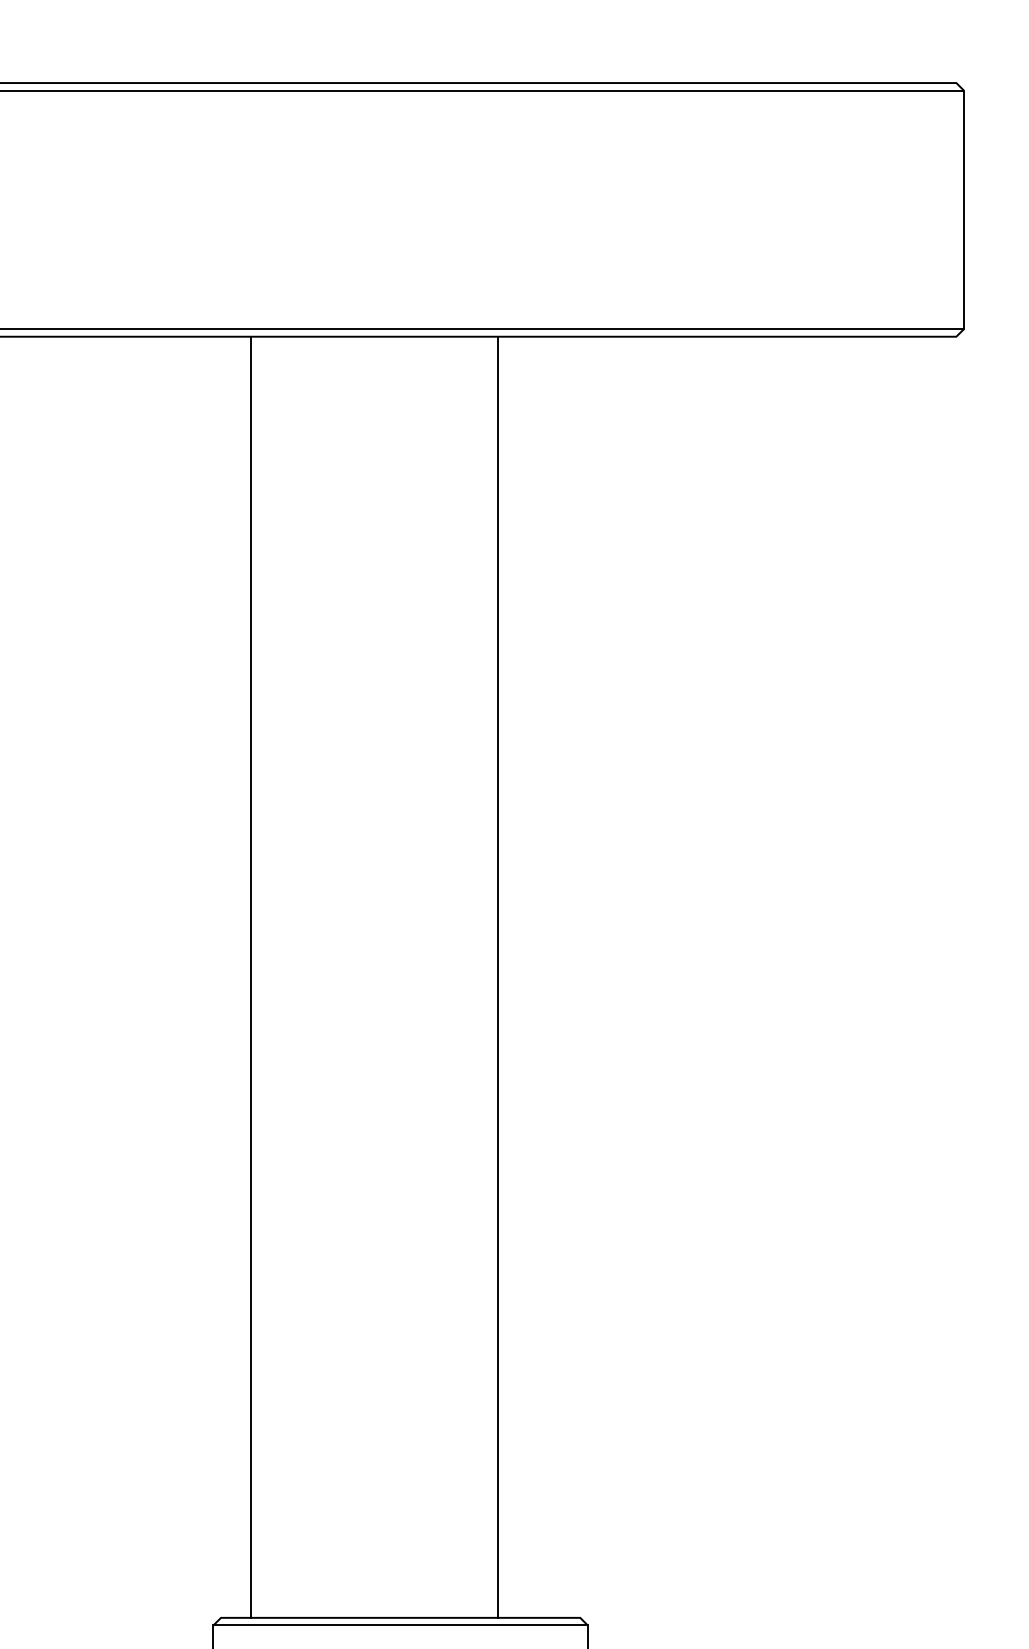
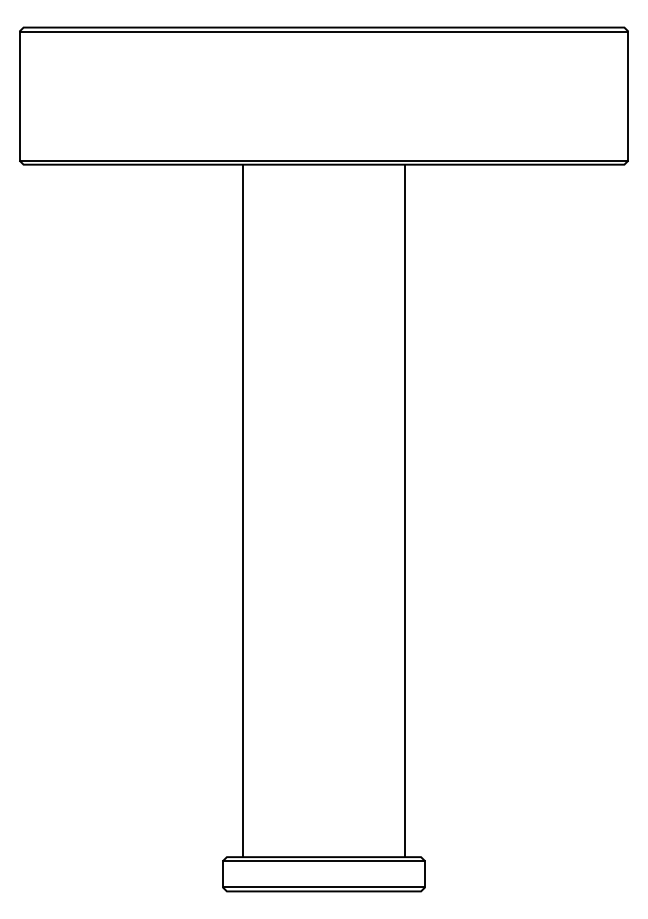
line: (497, 976) -> (404, 510), moved

